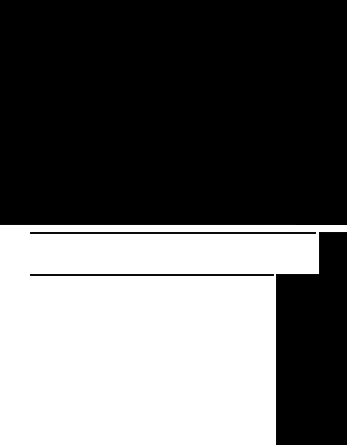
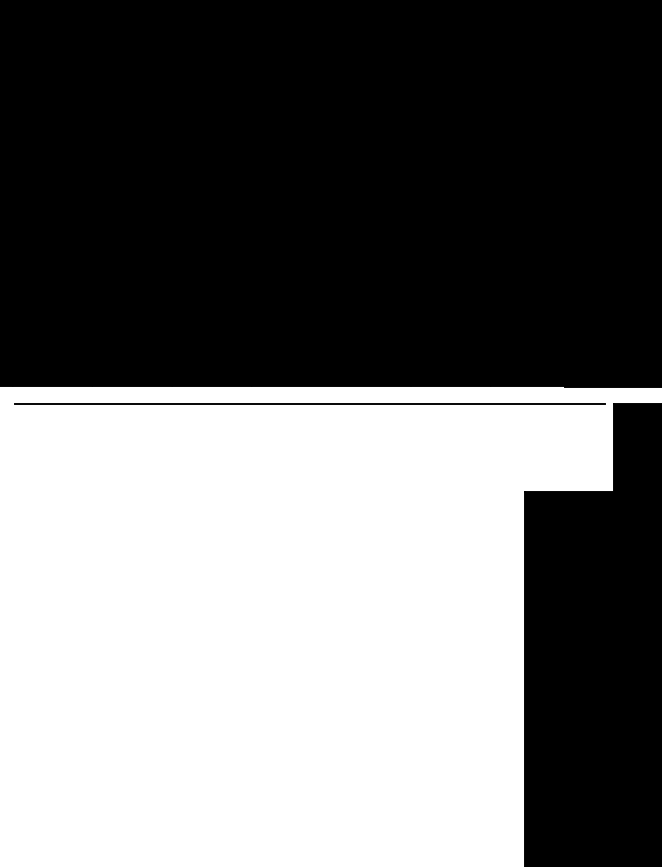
line: (151, 275) -> (265, 492), removed

